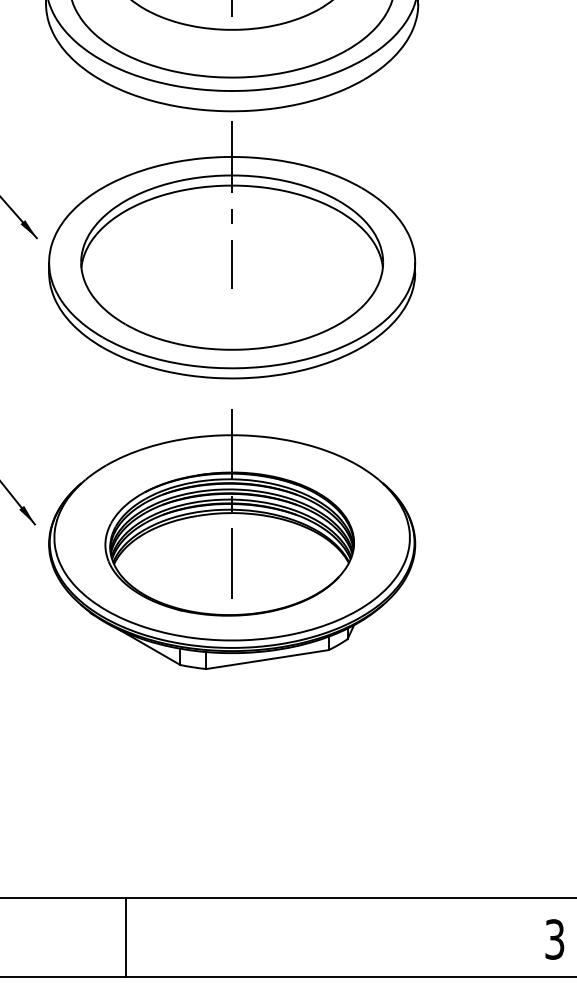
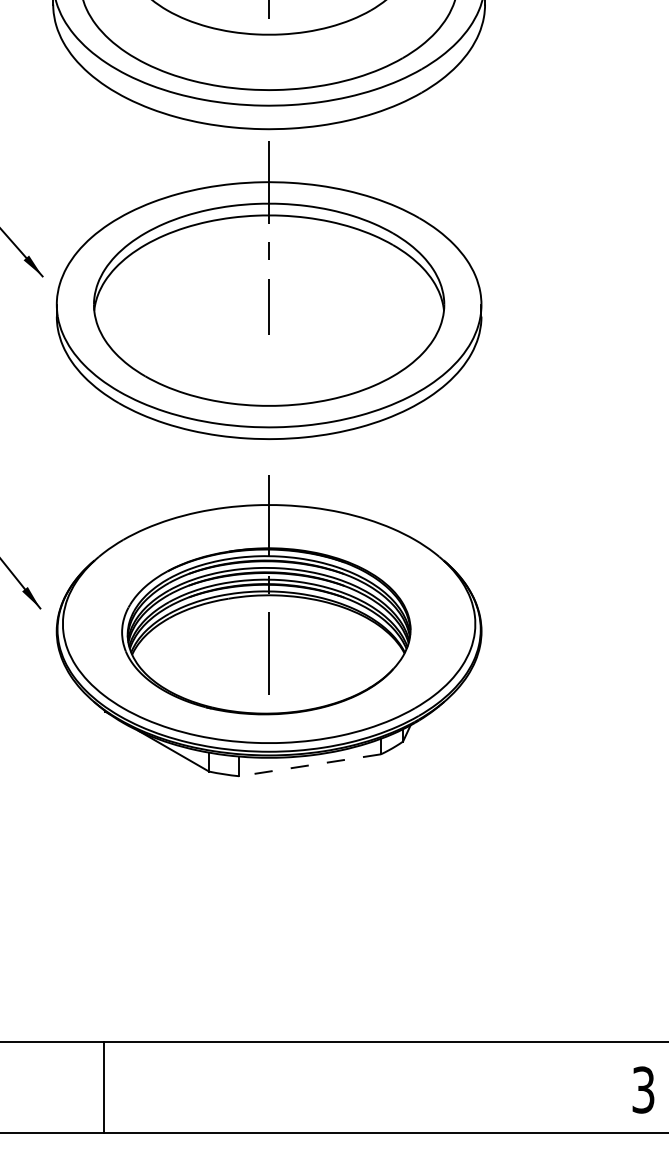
line: (267, 659) -> (310, 765), solid -> dashed
line: (125, 937) -> (103, 1087), moved

